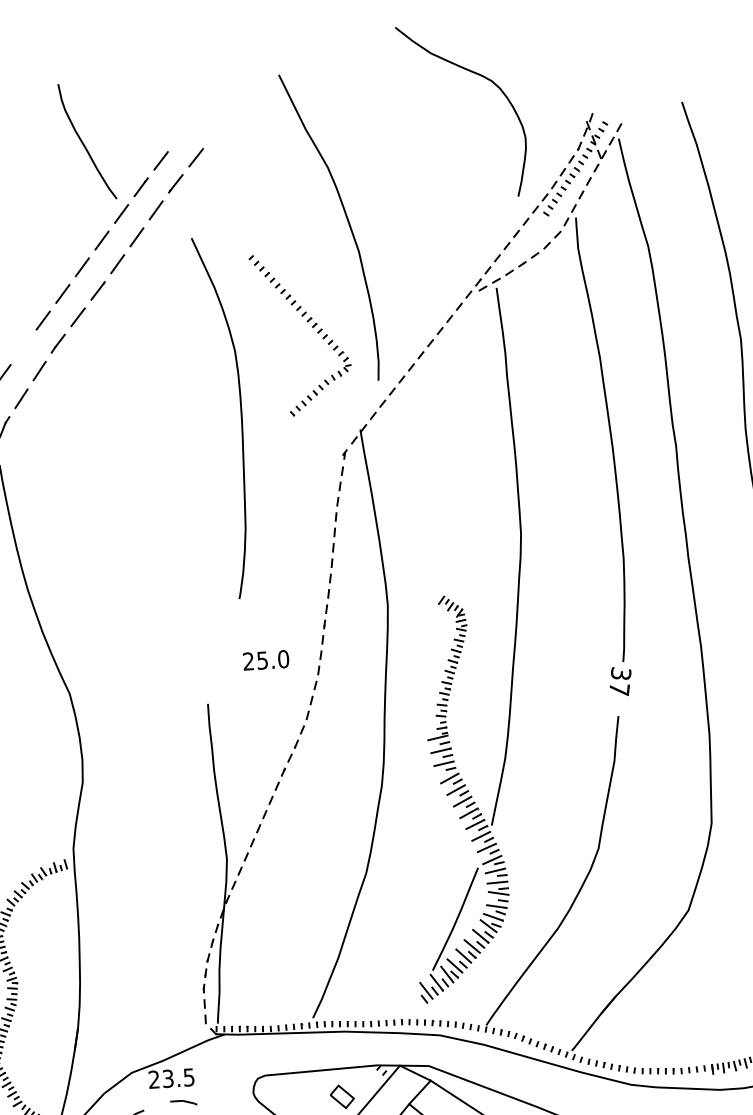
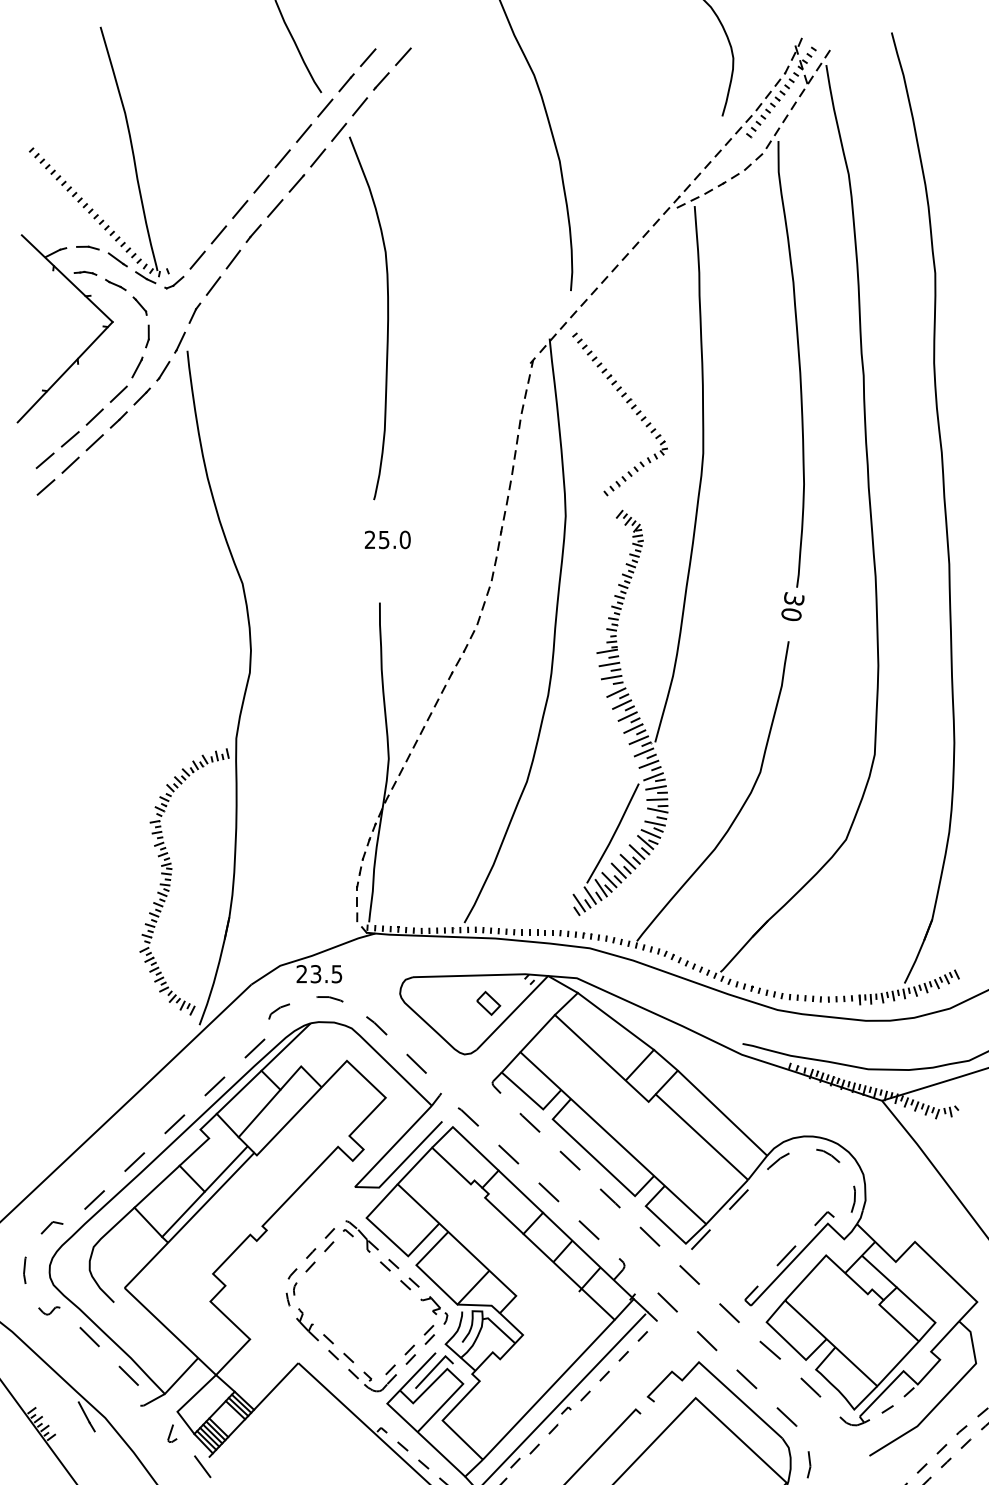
part: (312, 328) -> (631, 409), moved
line: (23, 346) -> (218, 234), added
curve: (241, 417) -> (387, 318), moved
text: (265, 659) -> (387, 539), moved
text: (619, 689) -> (791, 614), 37 -> 30

